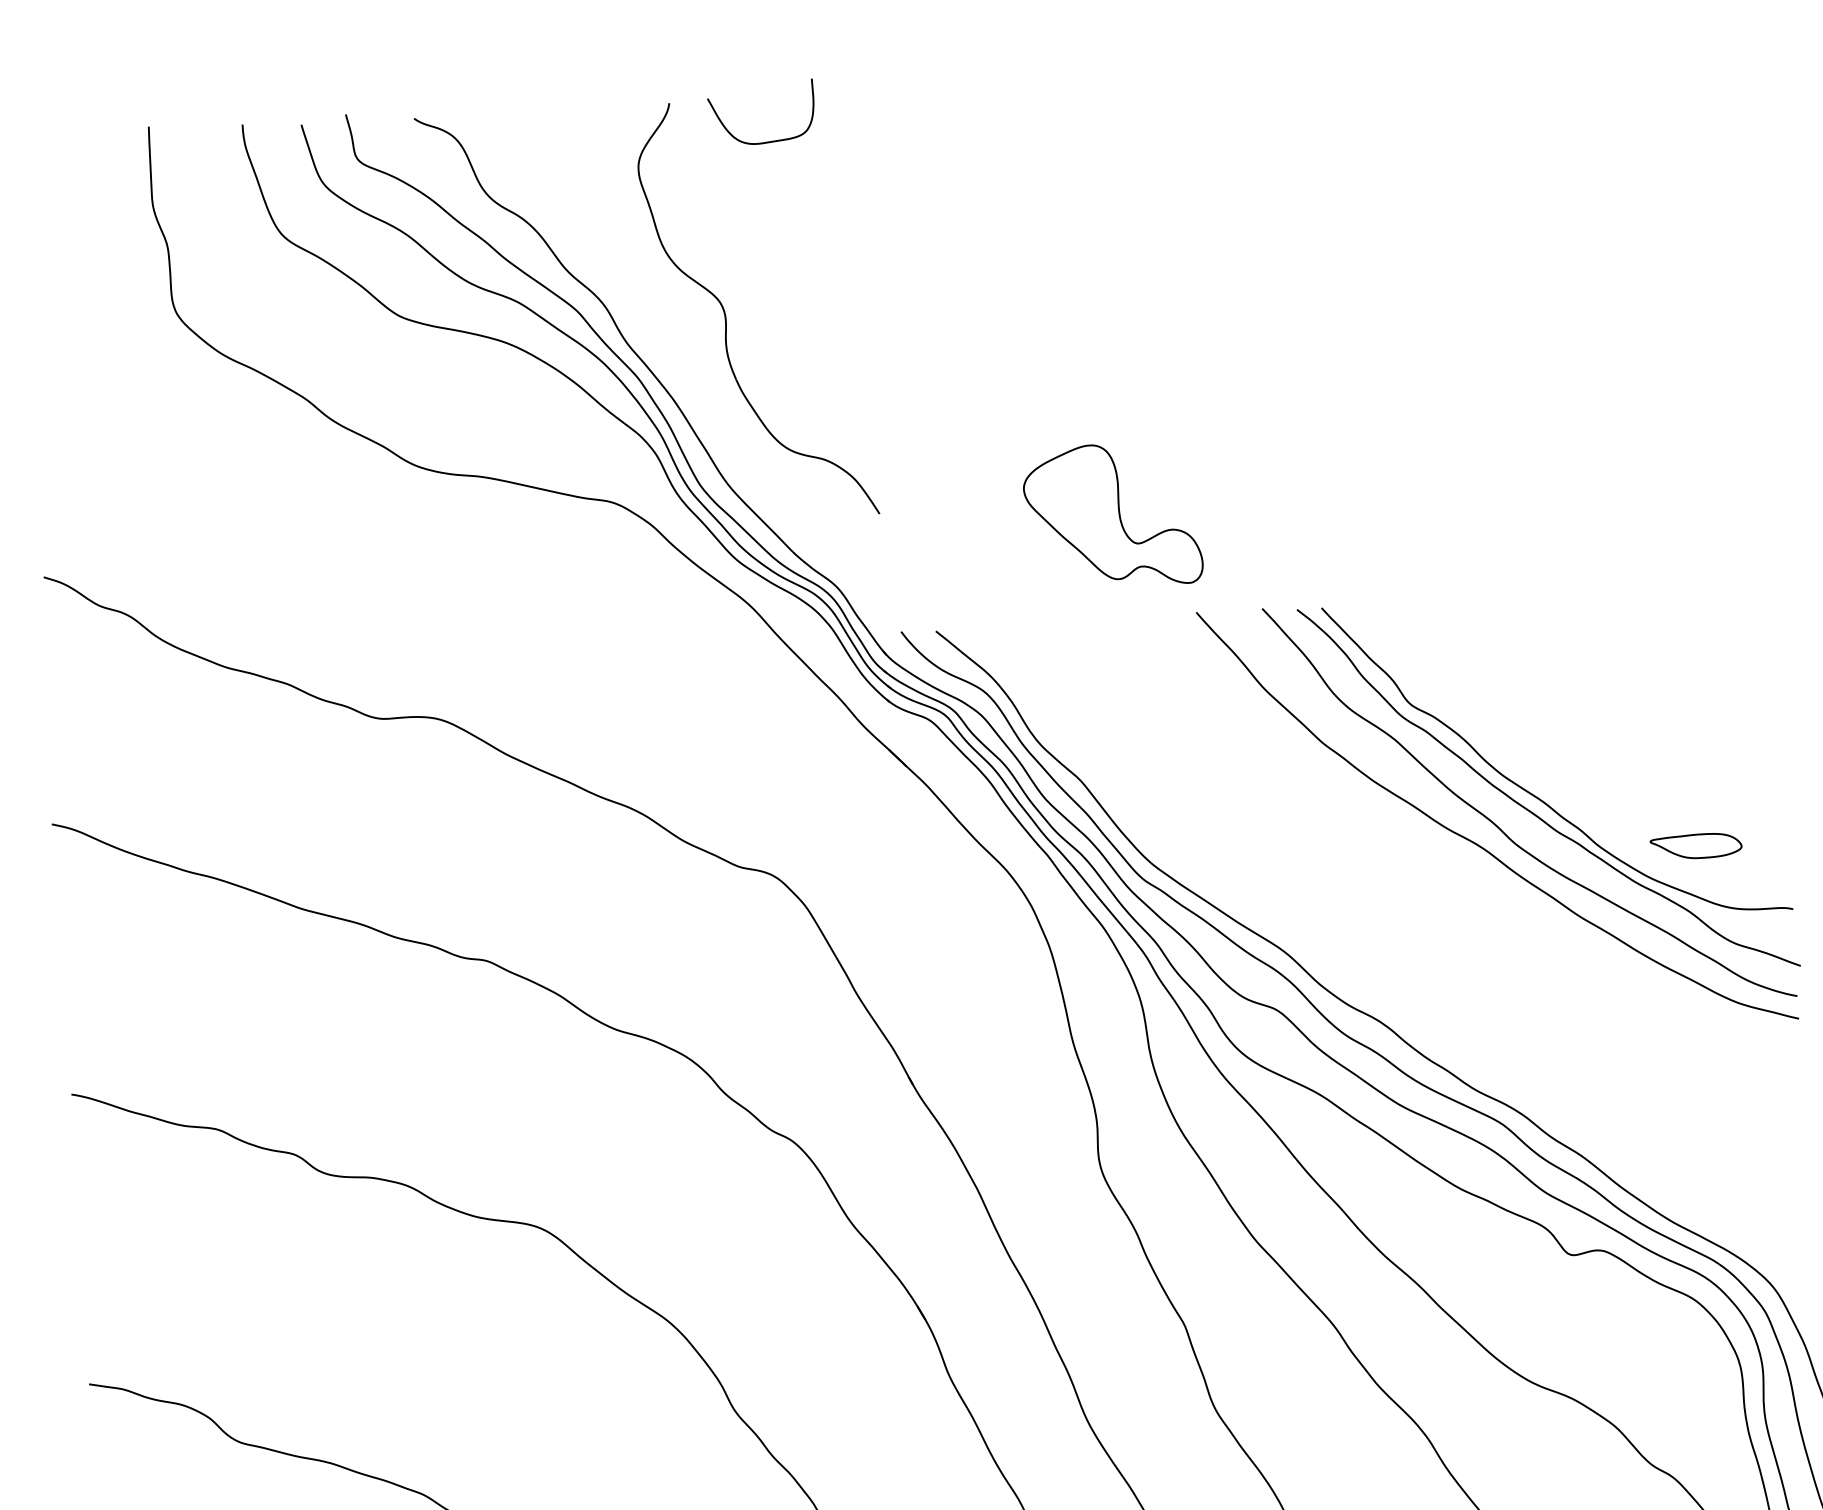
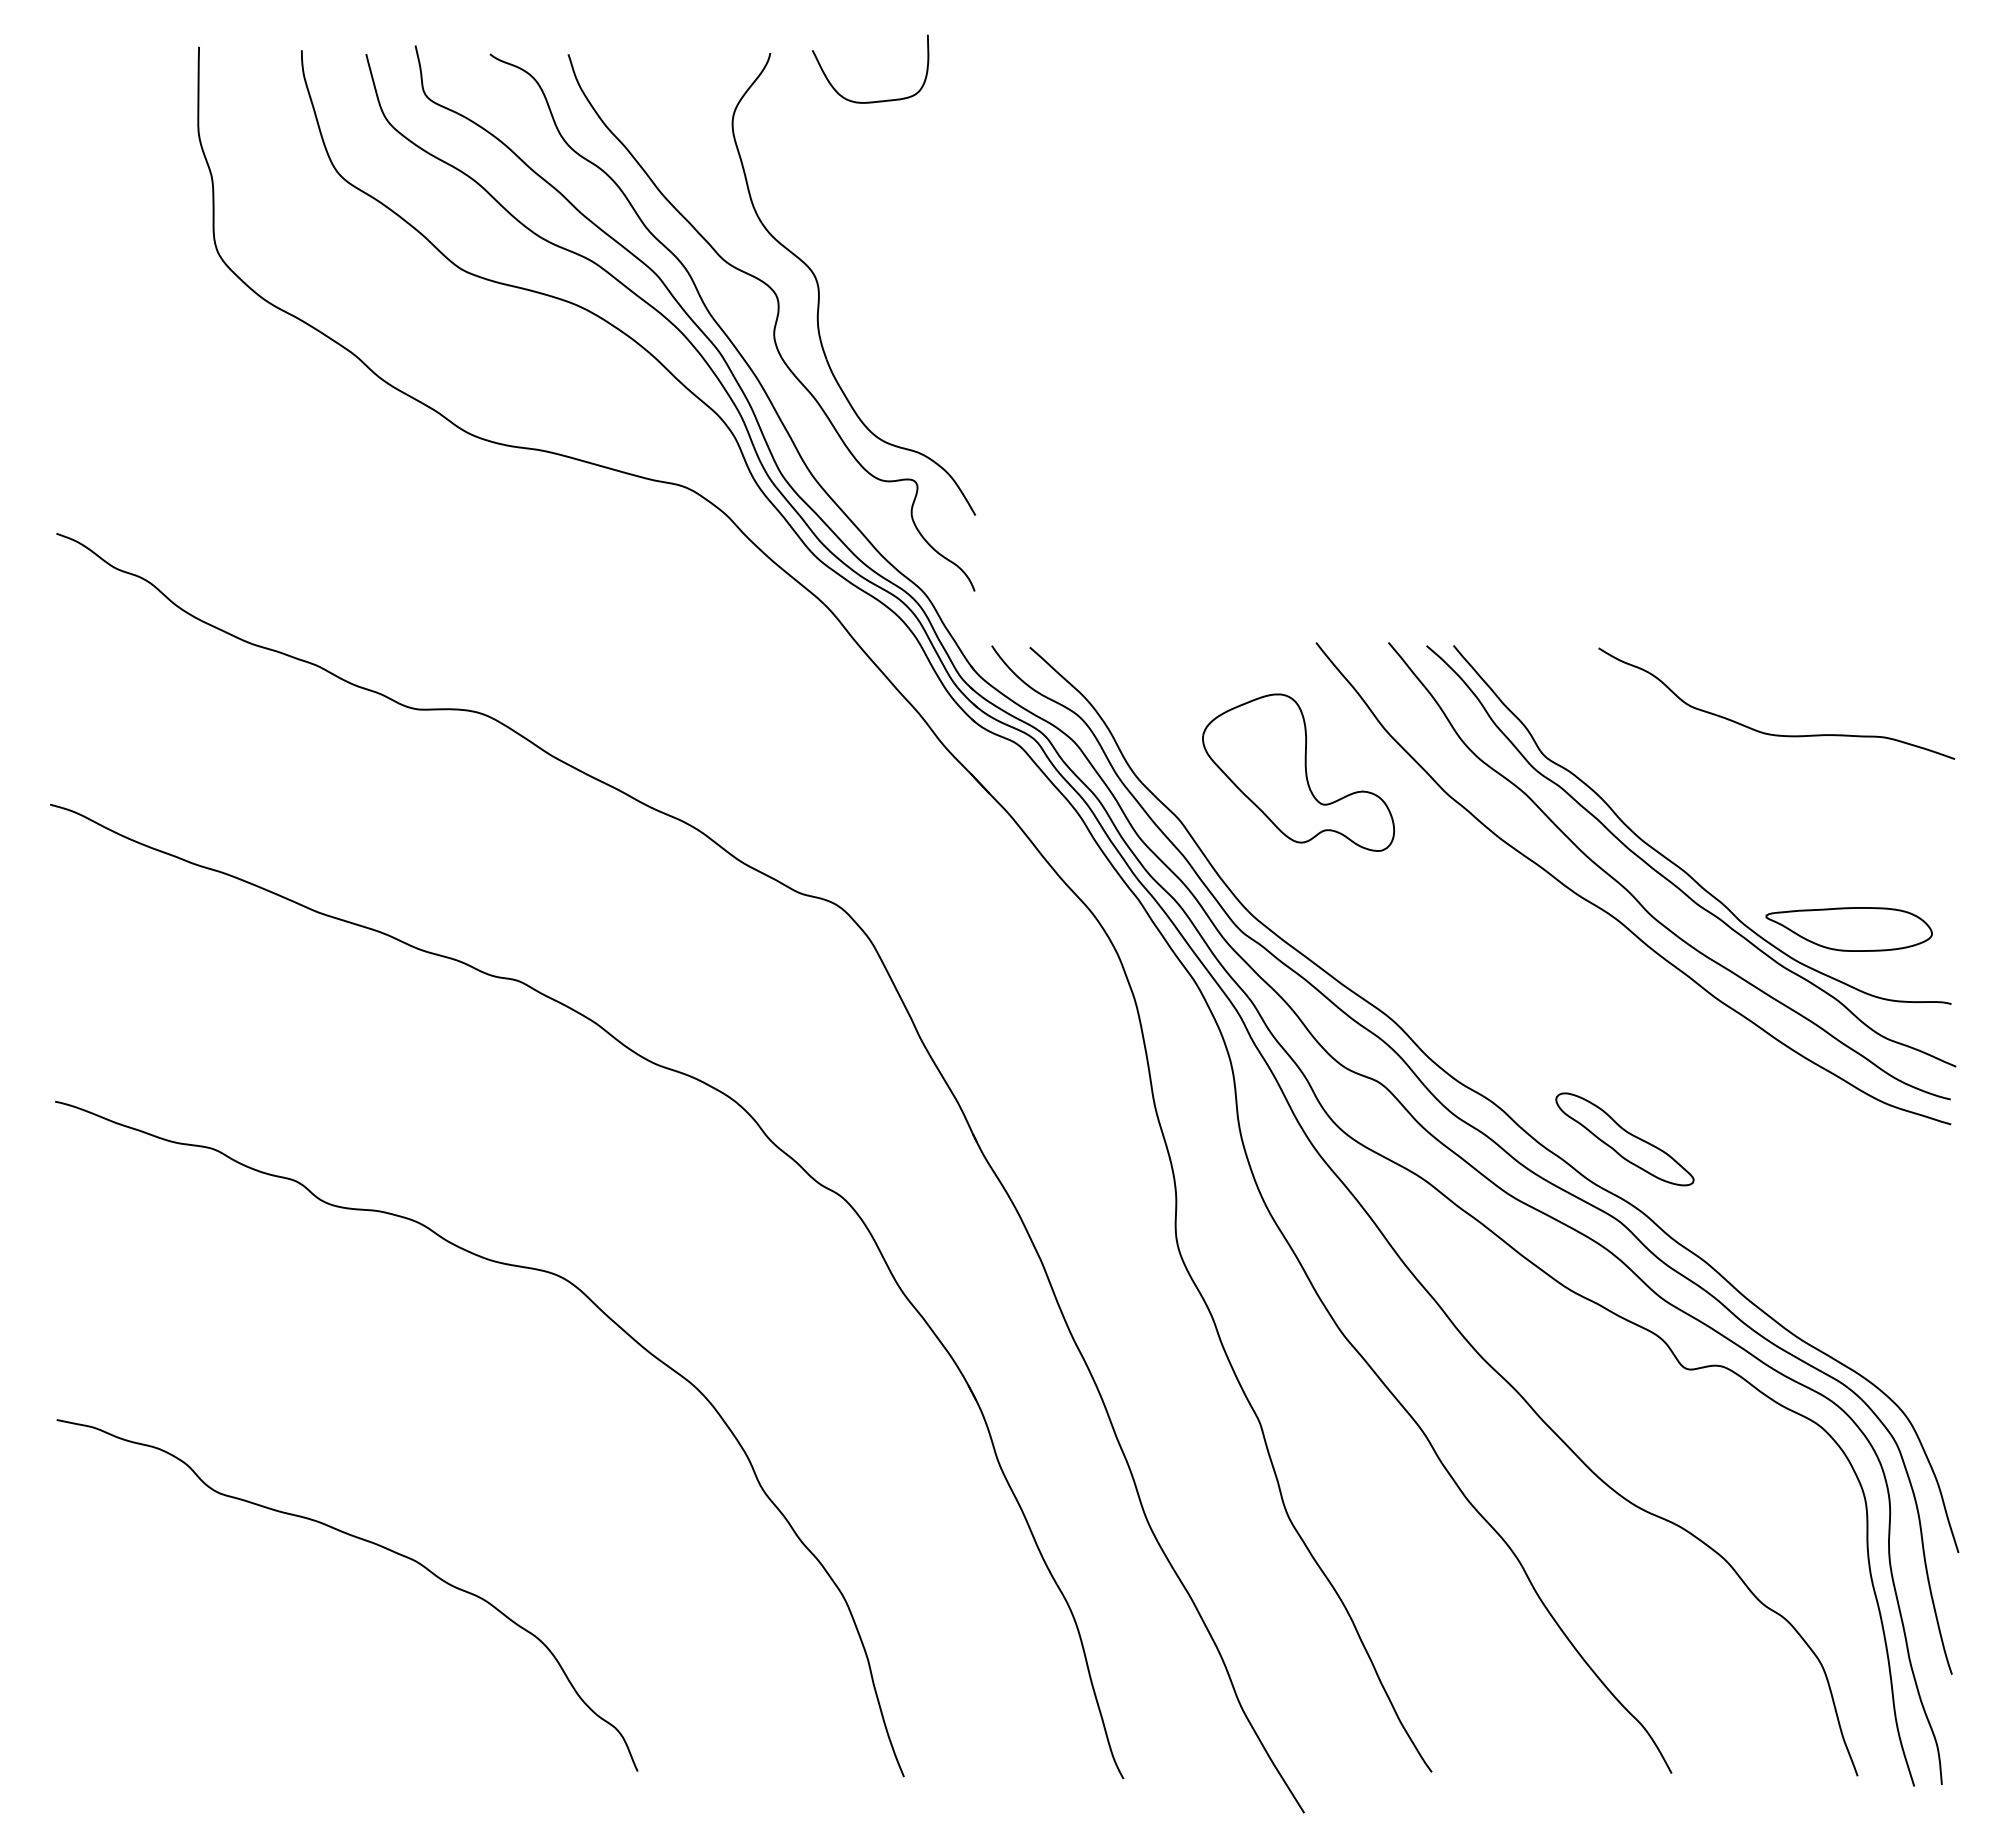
curve: (686, 350) -> (774, 324), added
part: (1112, 515) -> (1298, 772), moved
curve: (1615, 671) -> (1771, 733), added
part: (1695, 846) -> (1848, 929), size x1.67
part: (1502, 1049) -> (1624, 1139), added

